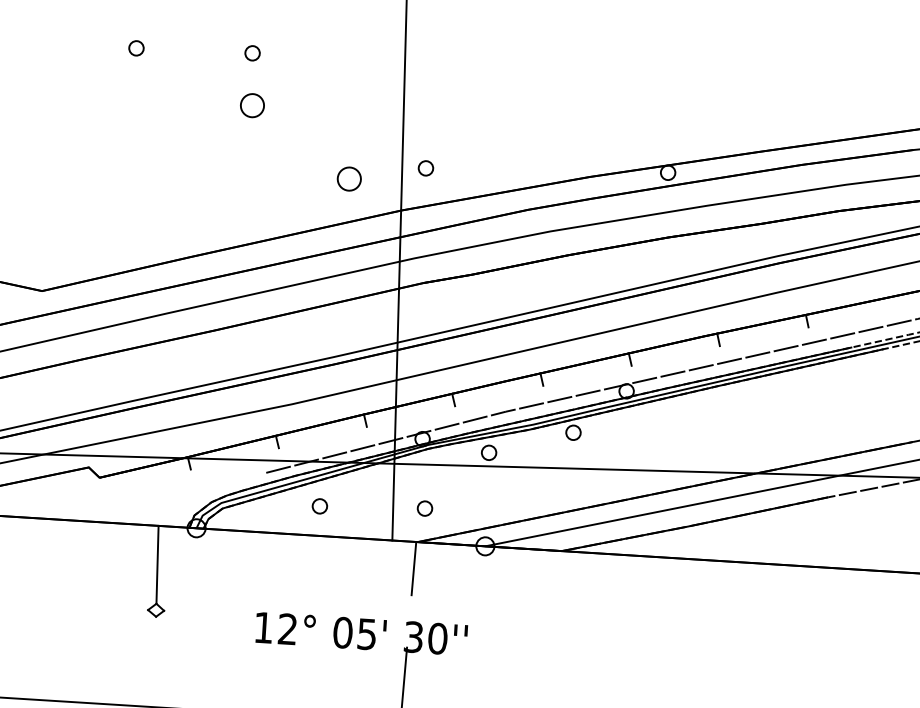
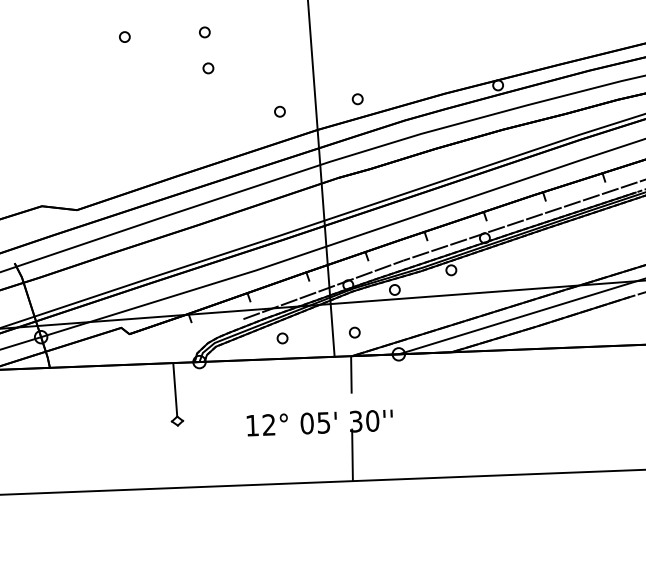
part: (252, 105) -> (208, 68), size x0.62
part: (425, 168) -> (357, 99), moved
part: (348, 178) -> (279, 111), size x0.62

